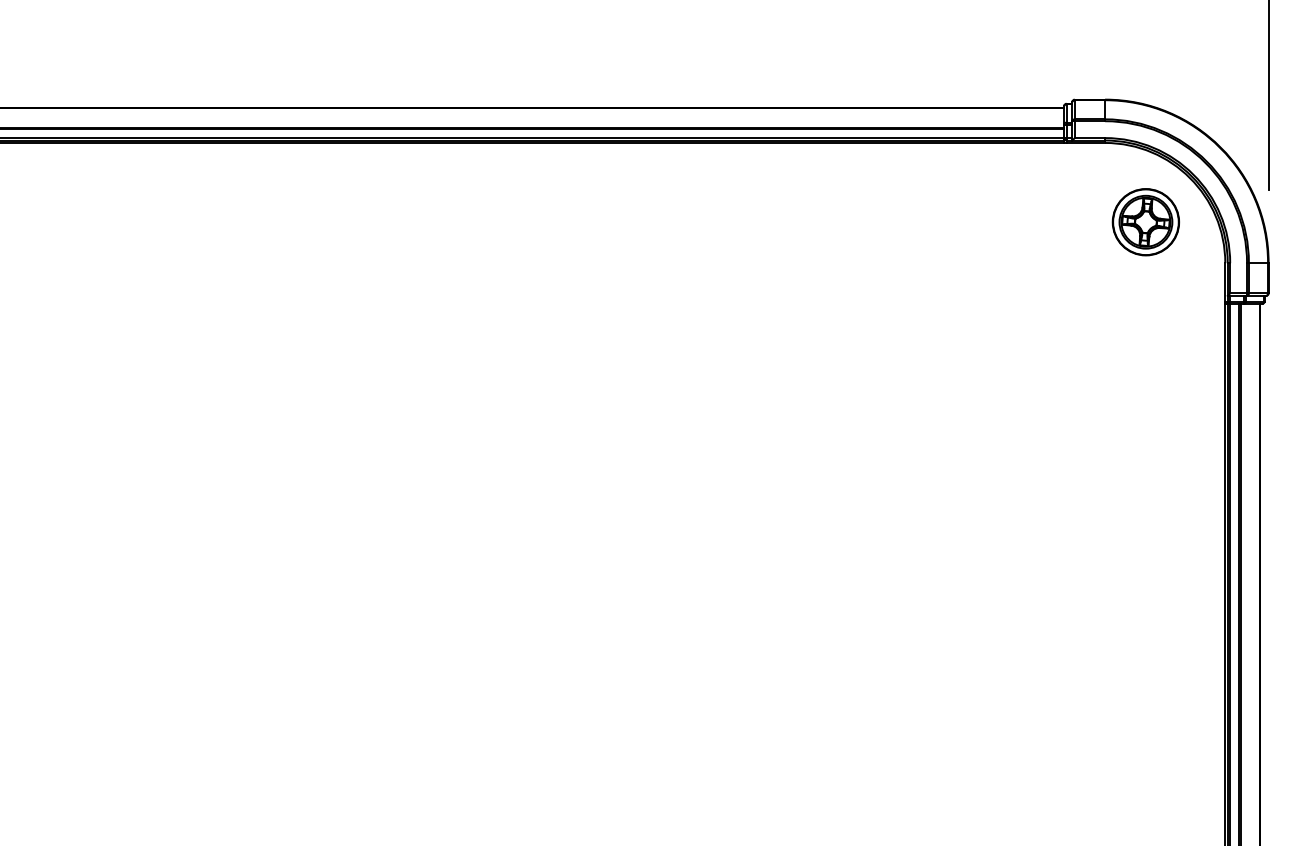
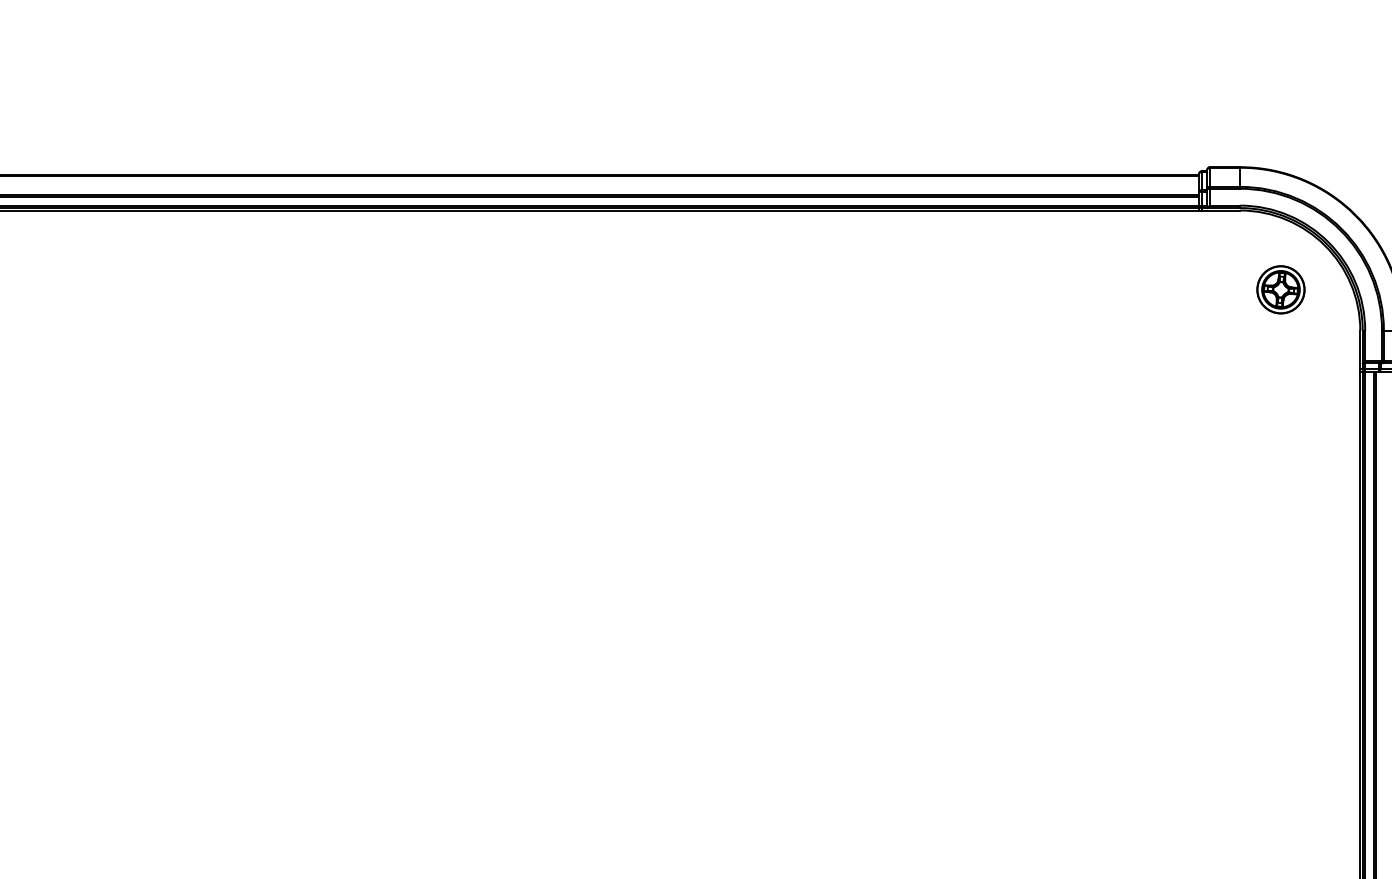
part: (1145, 221) -> (1280, 289), size x0.71

